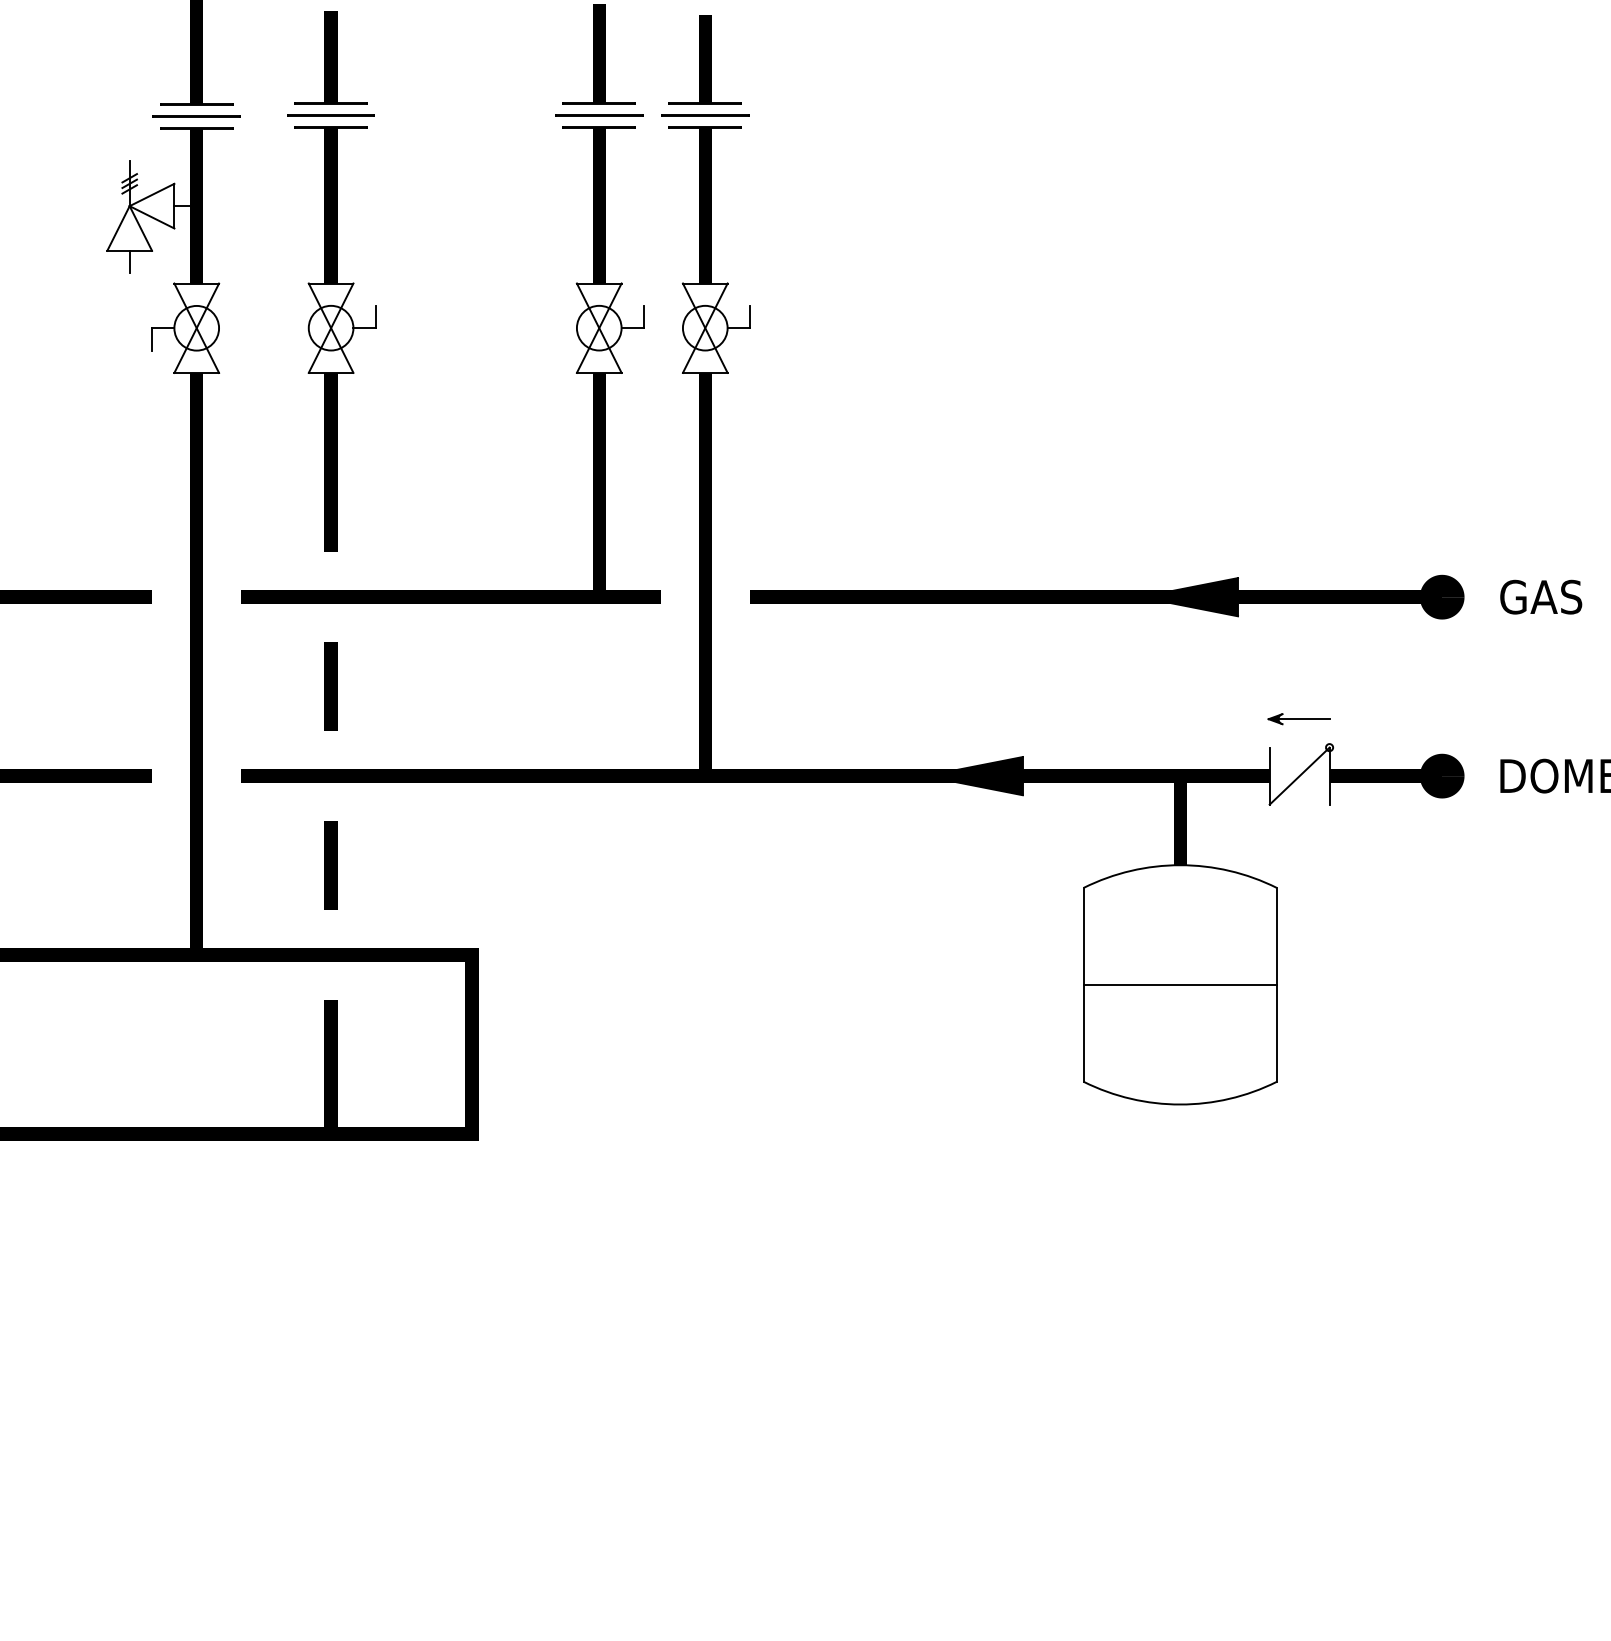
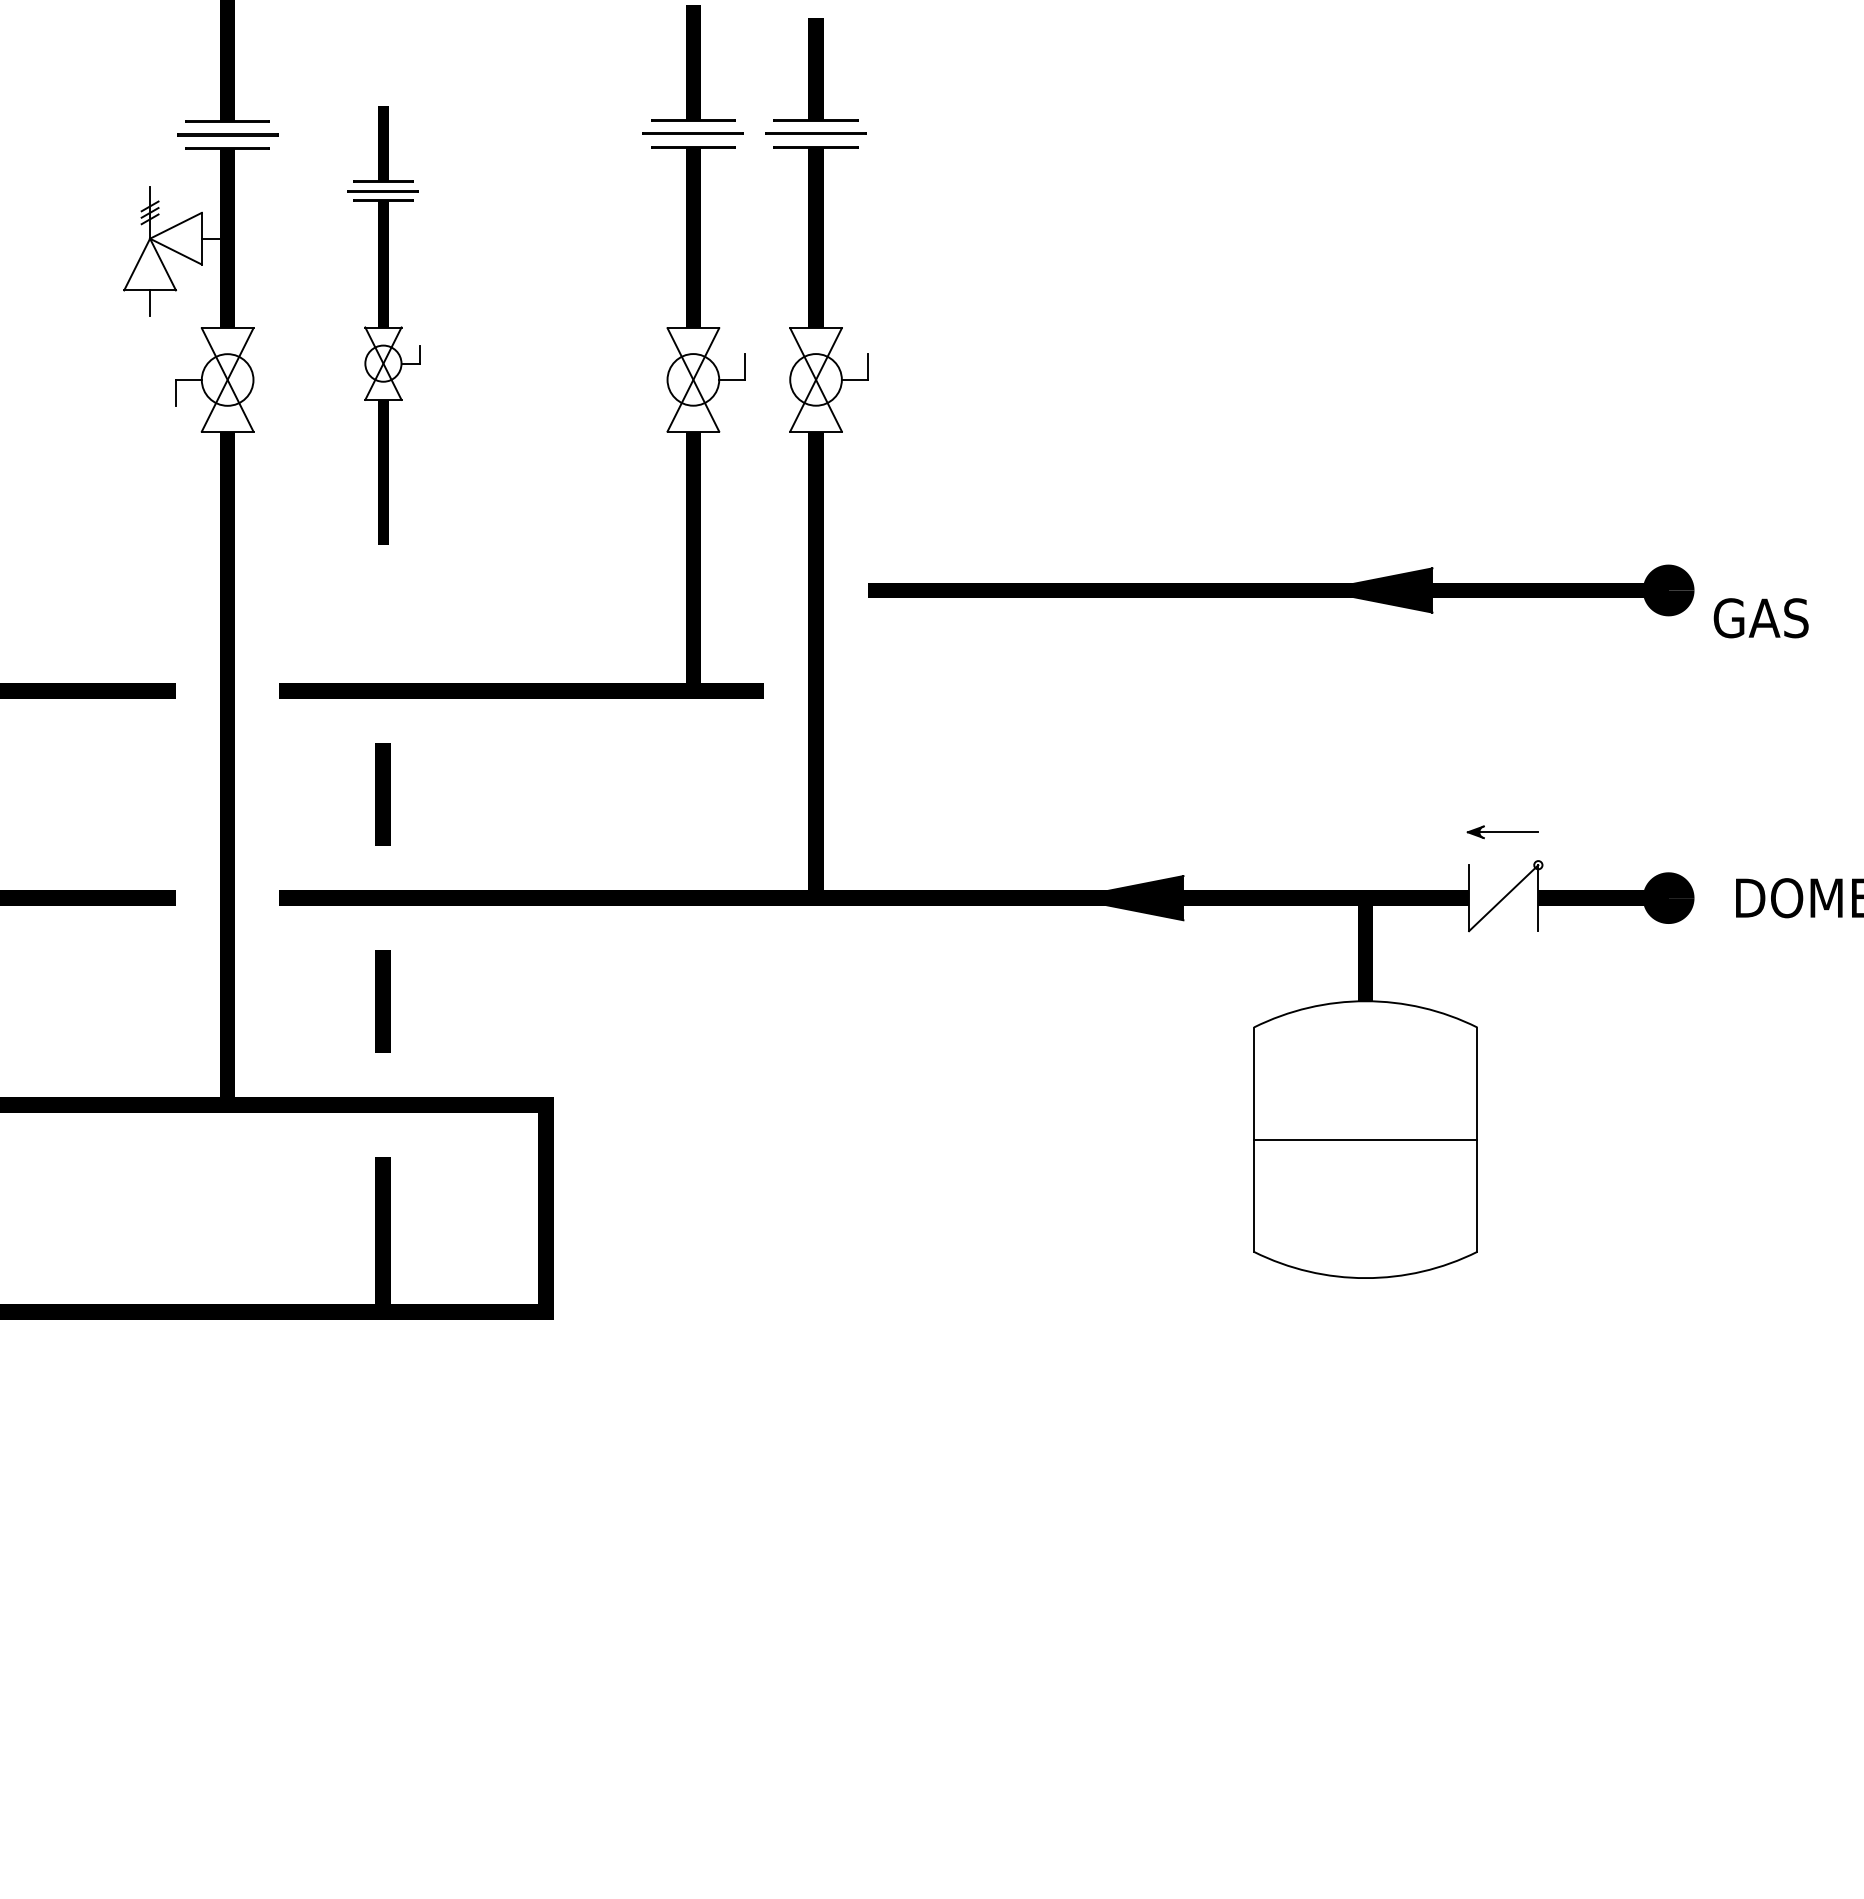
part: (331, 281) -> (383, 325), size x0.7
part: (1107, 596) -> (1281, 589), moved
text: (1541, 596) -> (1761, 617), moved

